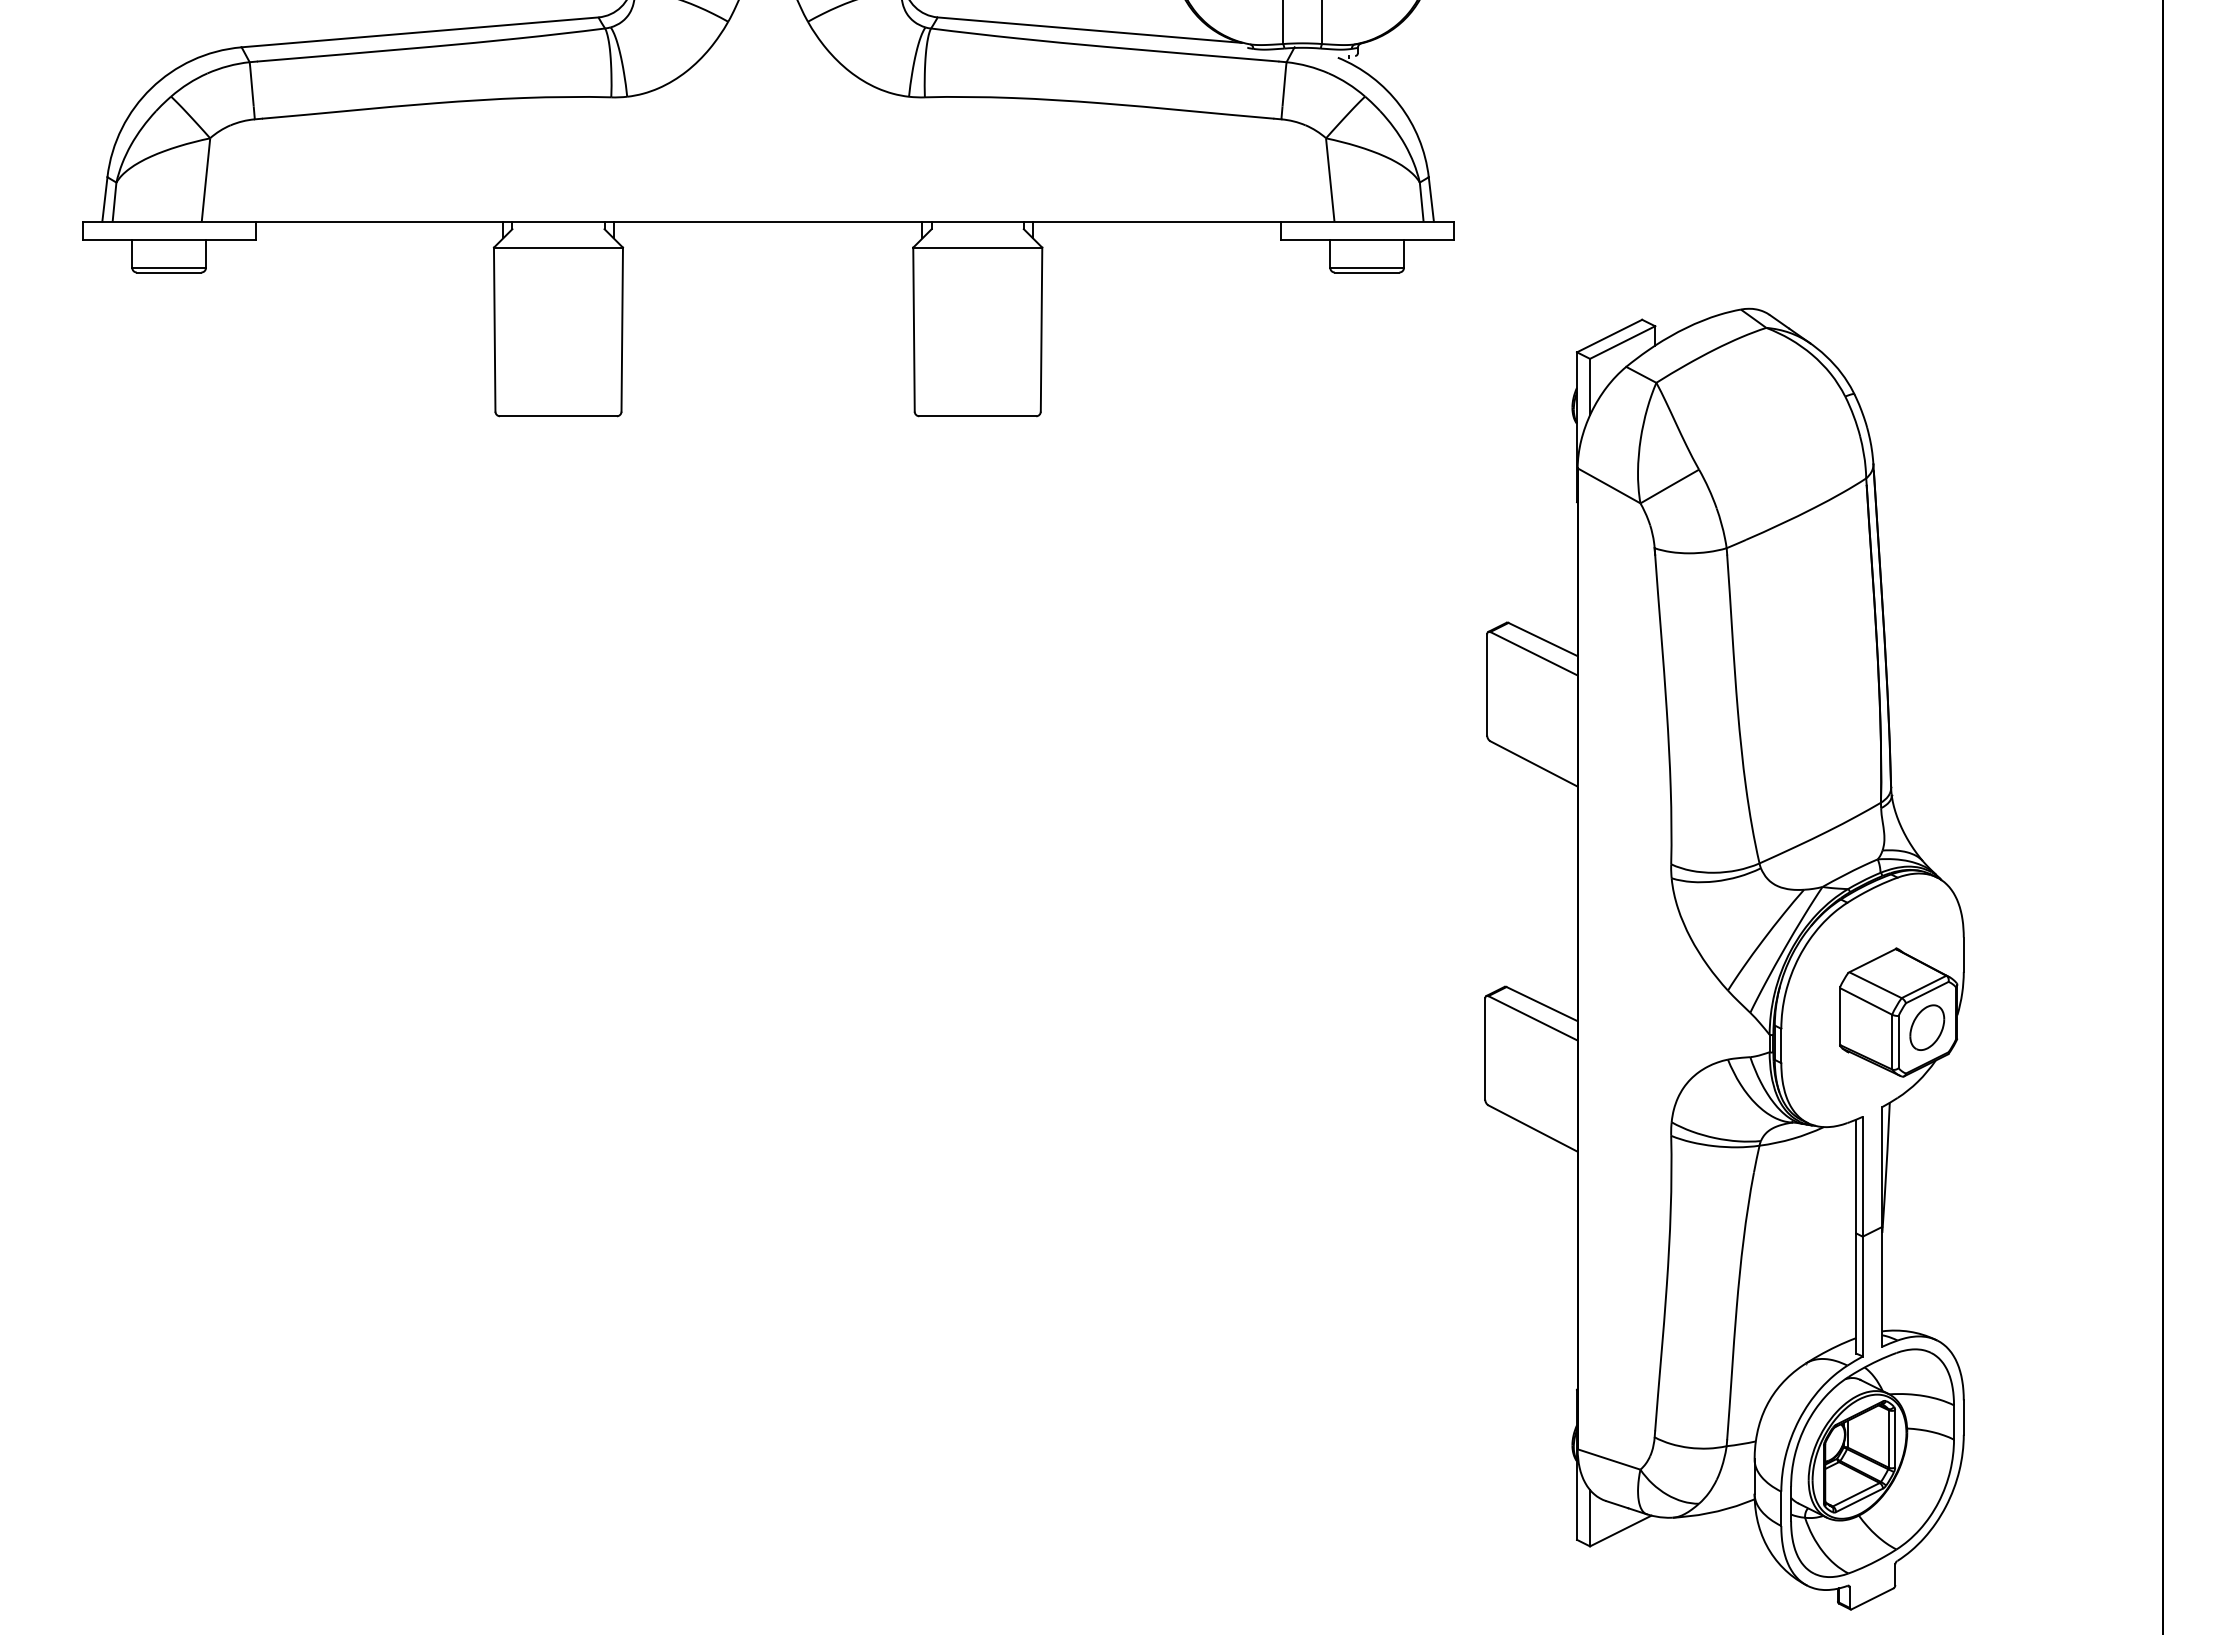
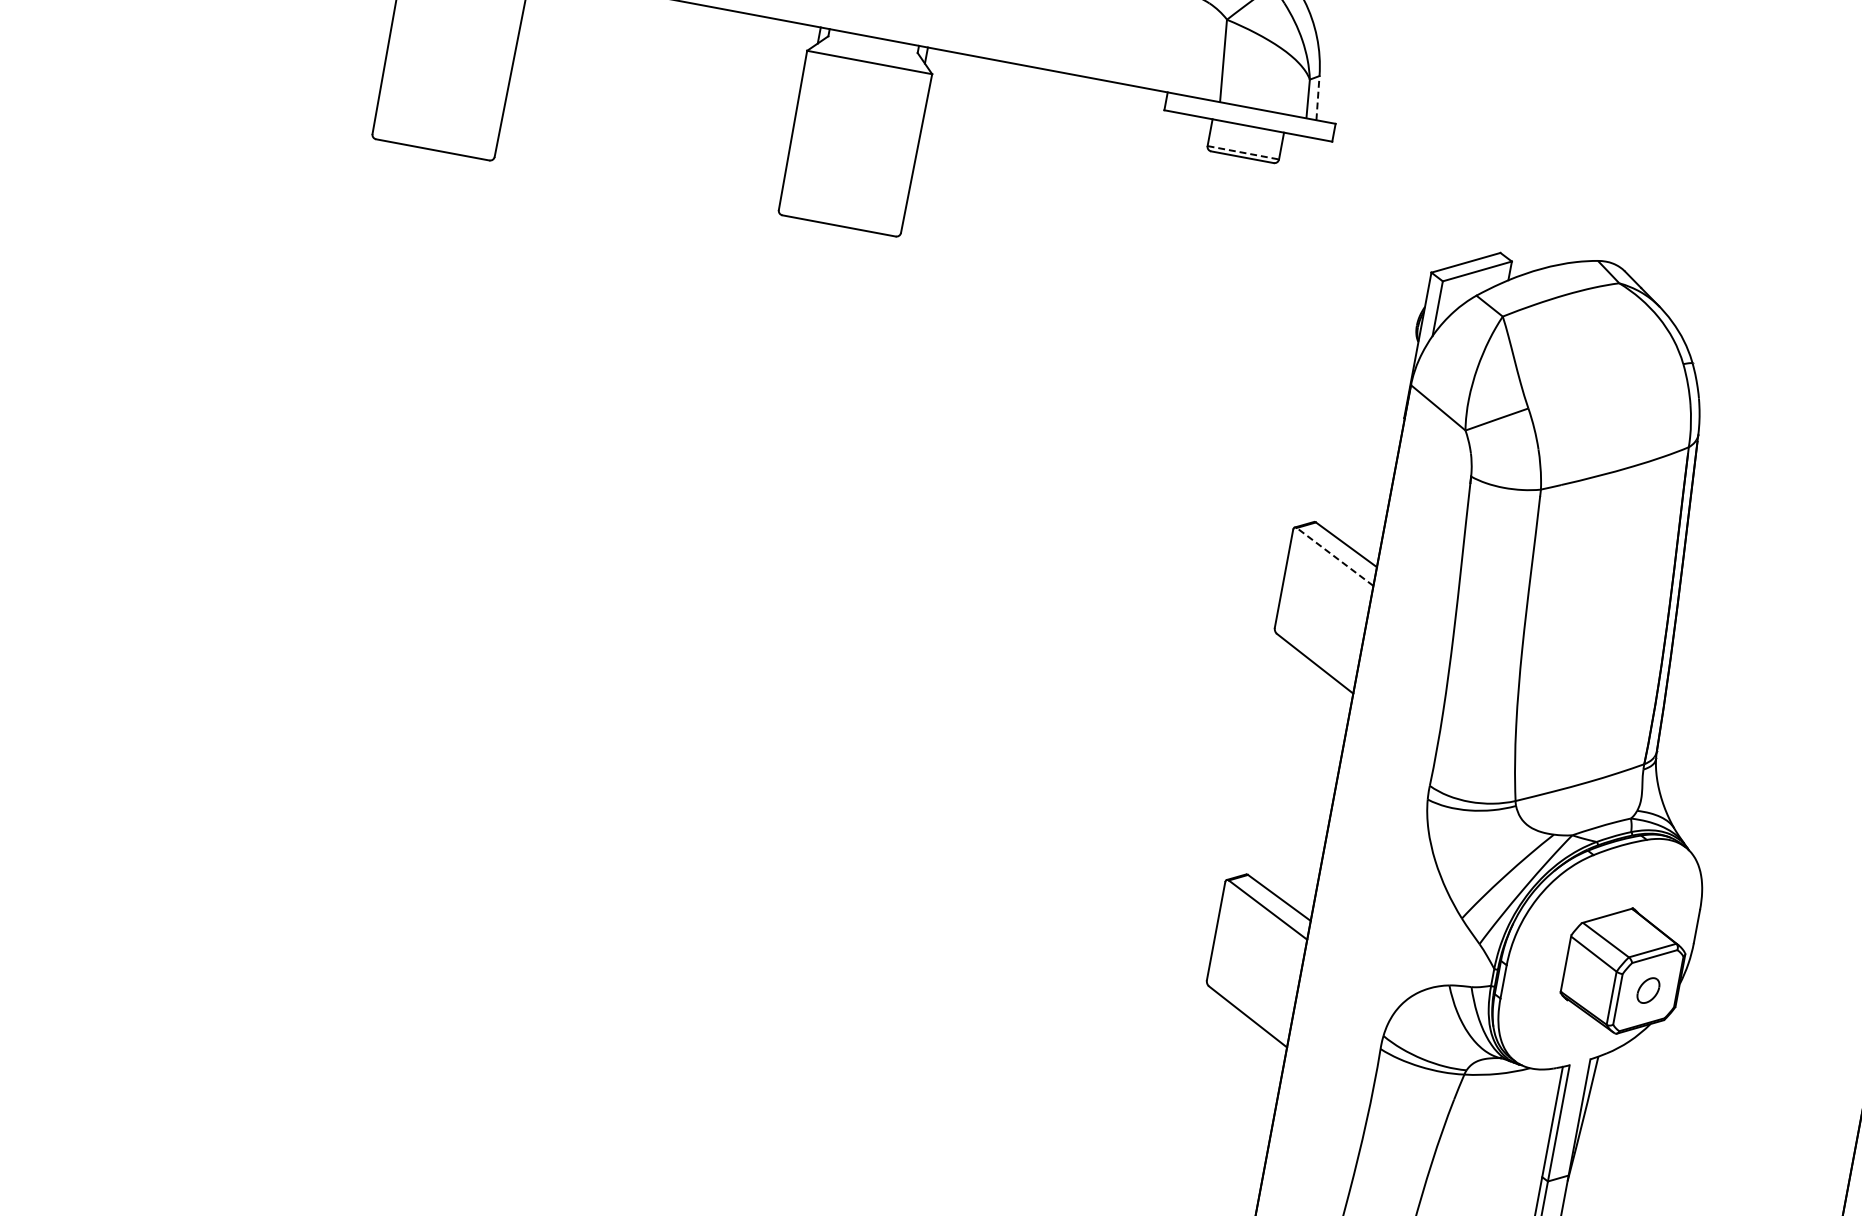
line: (1431, 199) -> (1318, 98), solid -> dashed
line: (1367, 267) -> (1243, 152), solid -> dashed
line: (1534, 653) -> (1335, 556), solid -> dashed
part: (1927, 1027) -> (1648, 990), size x0.6

